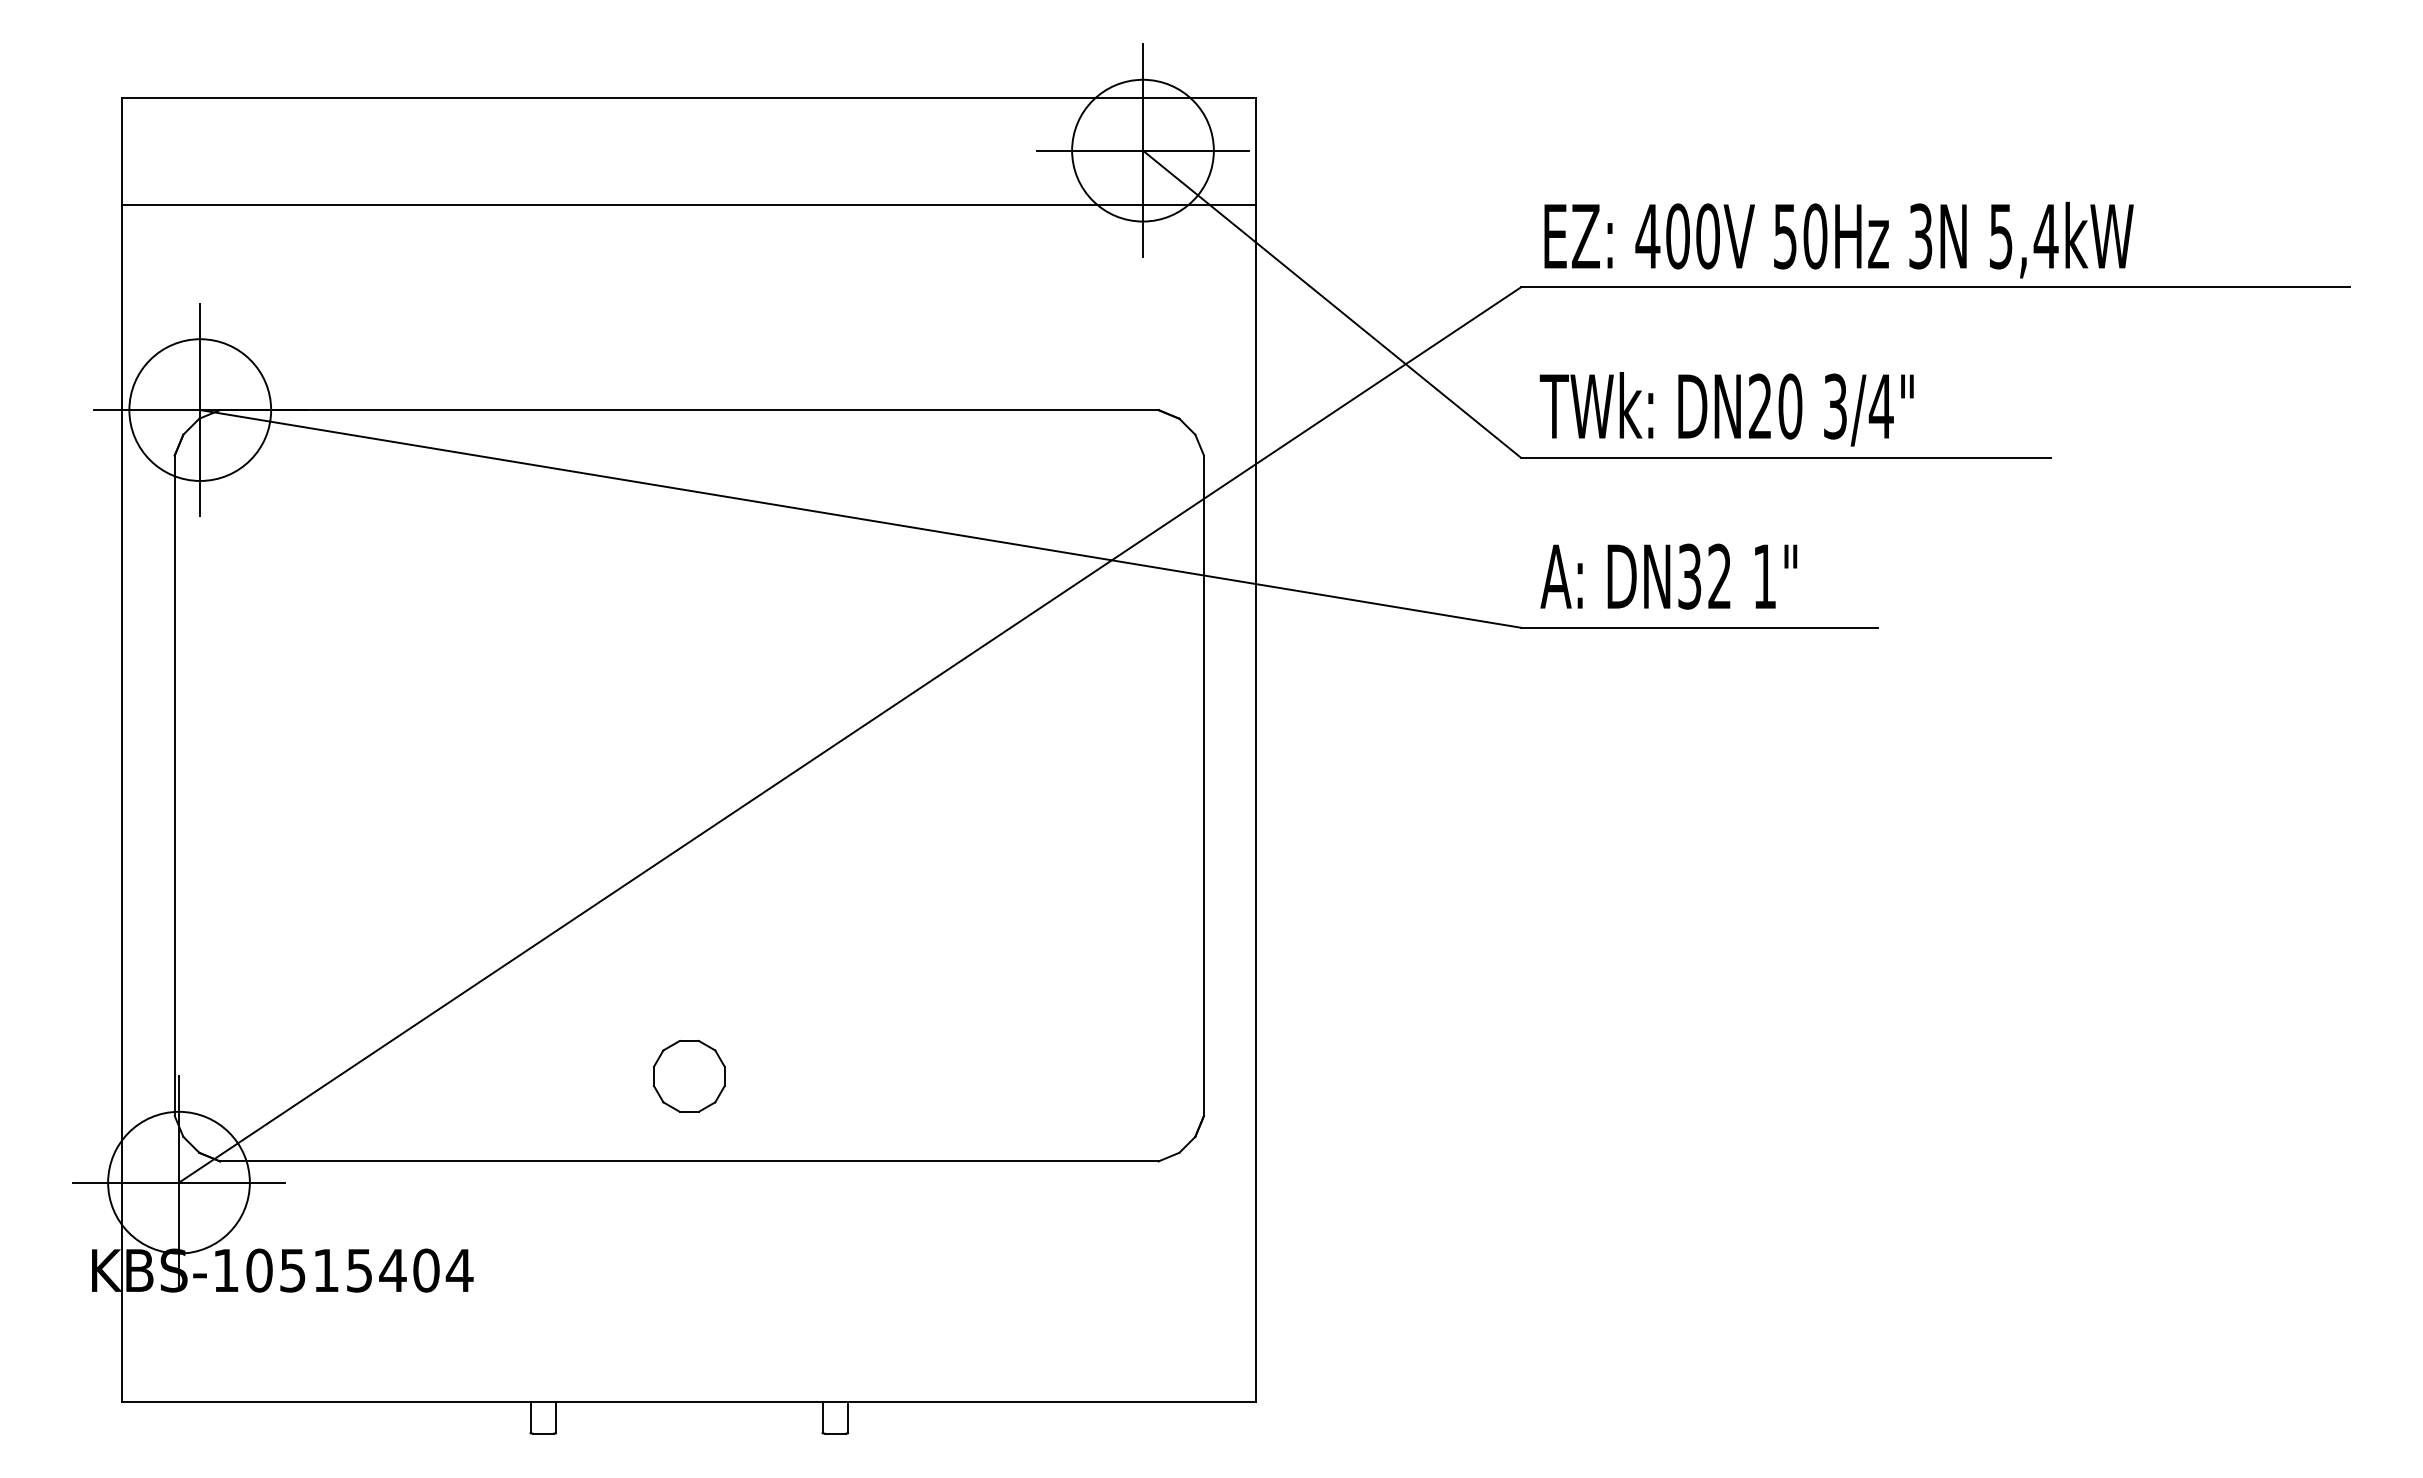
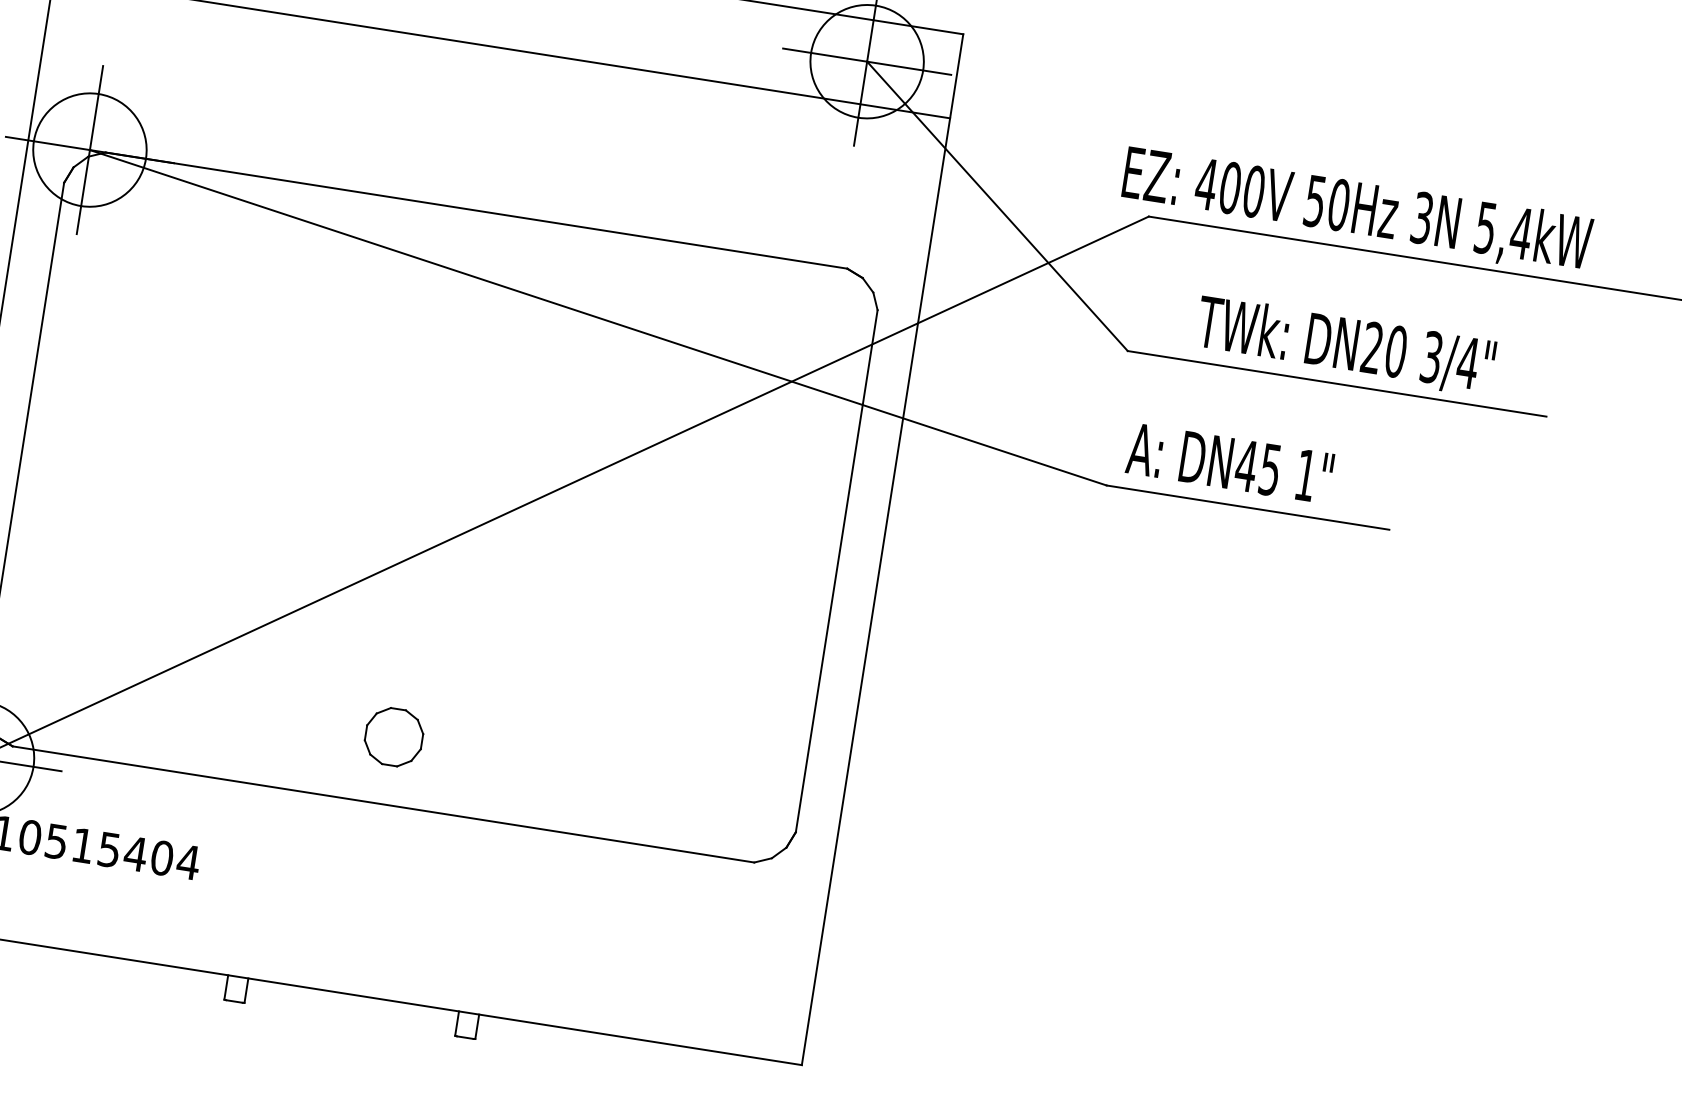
text: (1838, 239) -> (1356, 210), moved
text: (1726, 409) -> (1345, 346), moved
text: (1703, 576) -> (1257, 467), DN32 -> DN45

